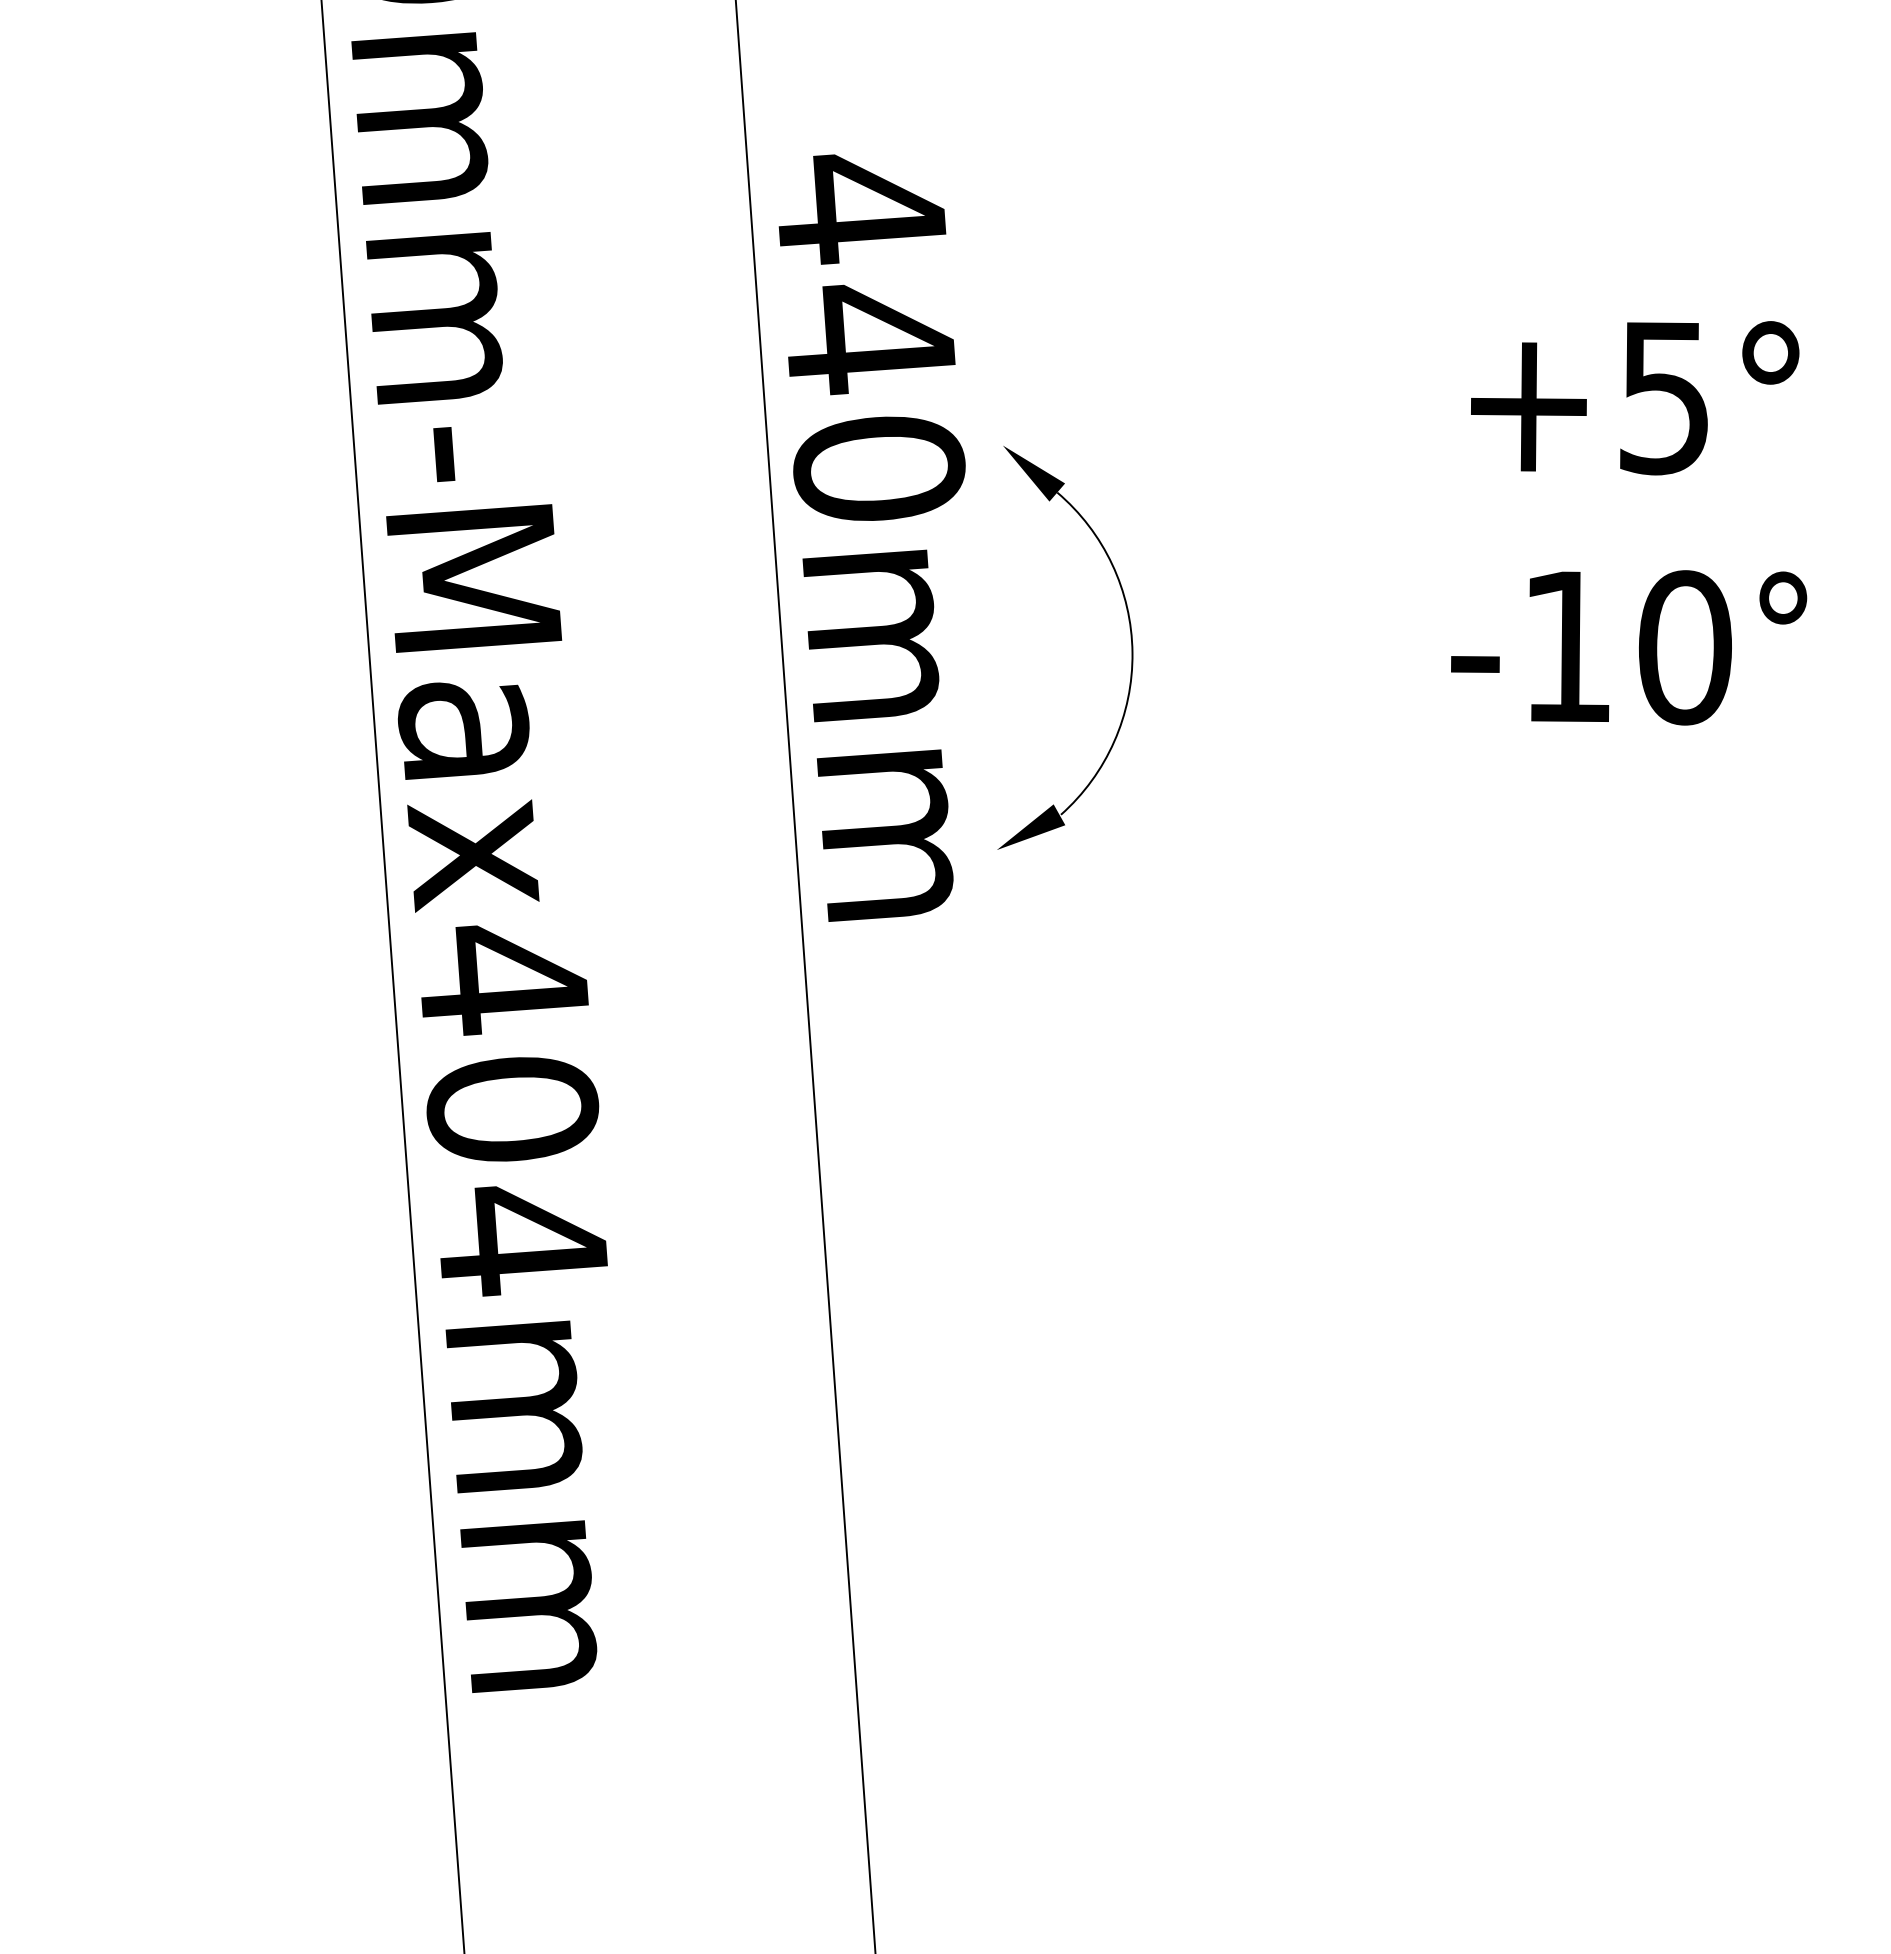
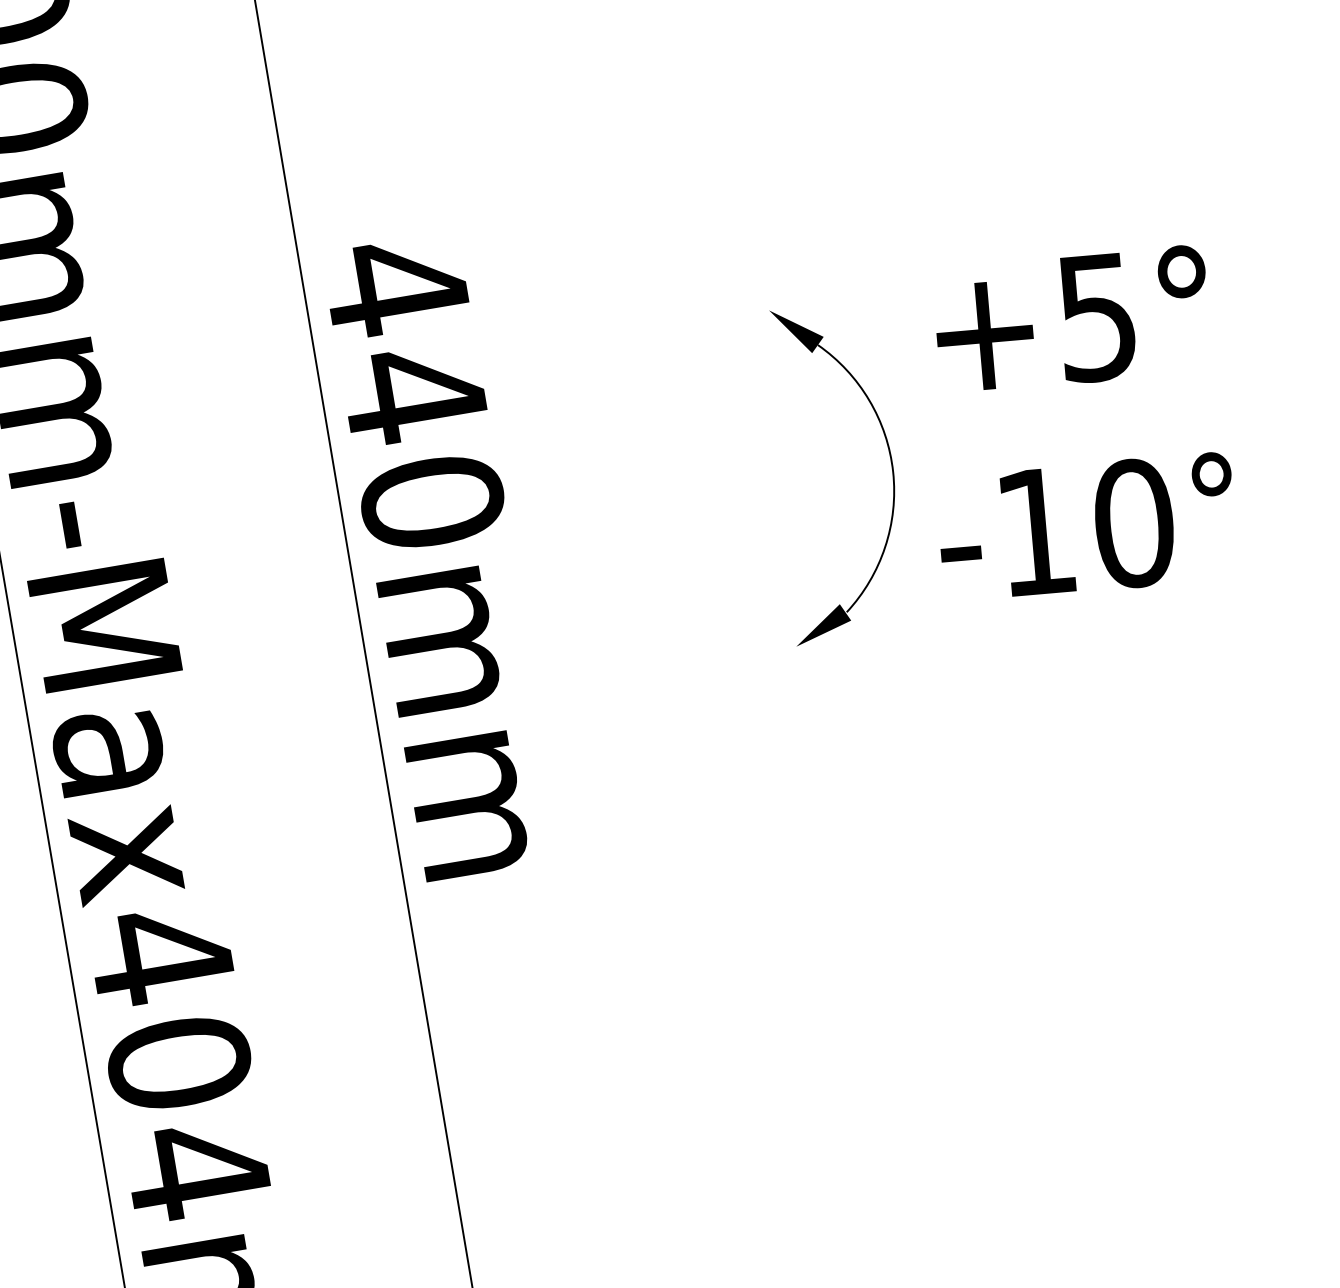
text: (1629, 523) -> (1077, 424), moved
part: (1130, 638) -> (890, 460), moved

